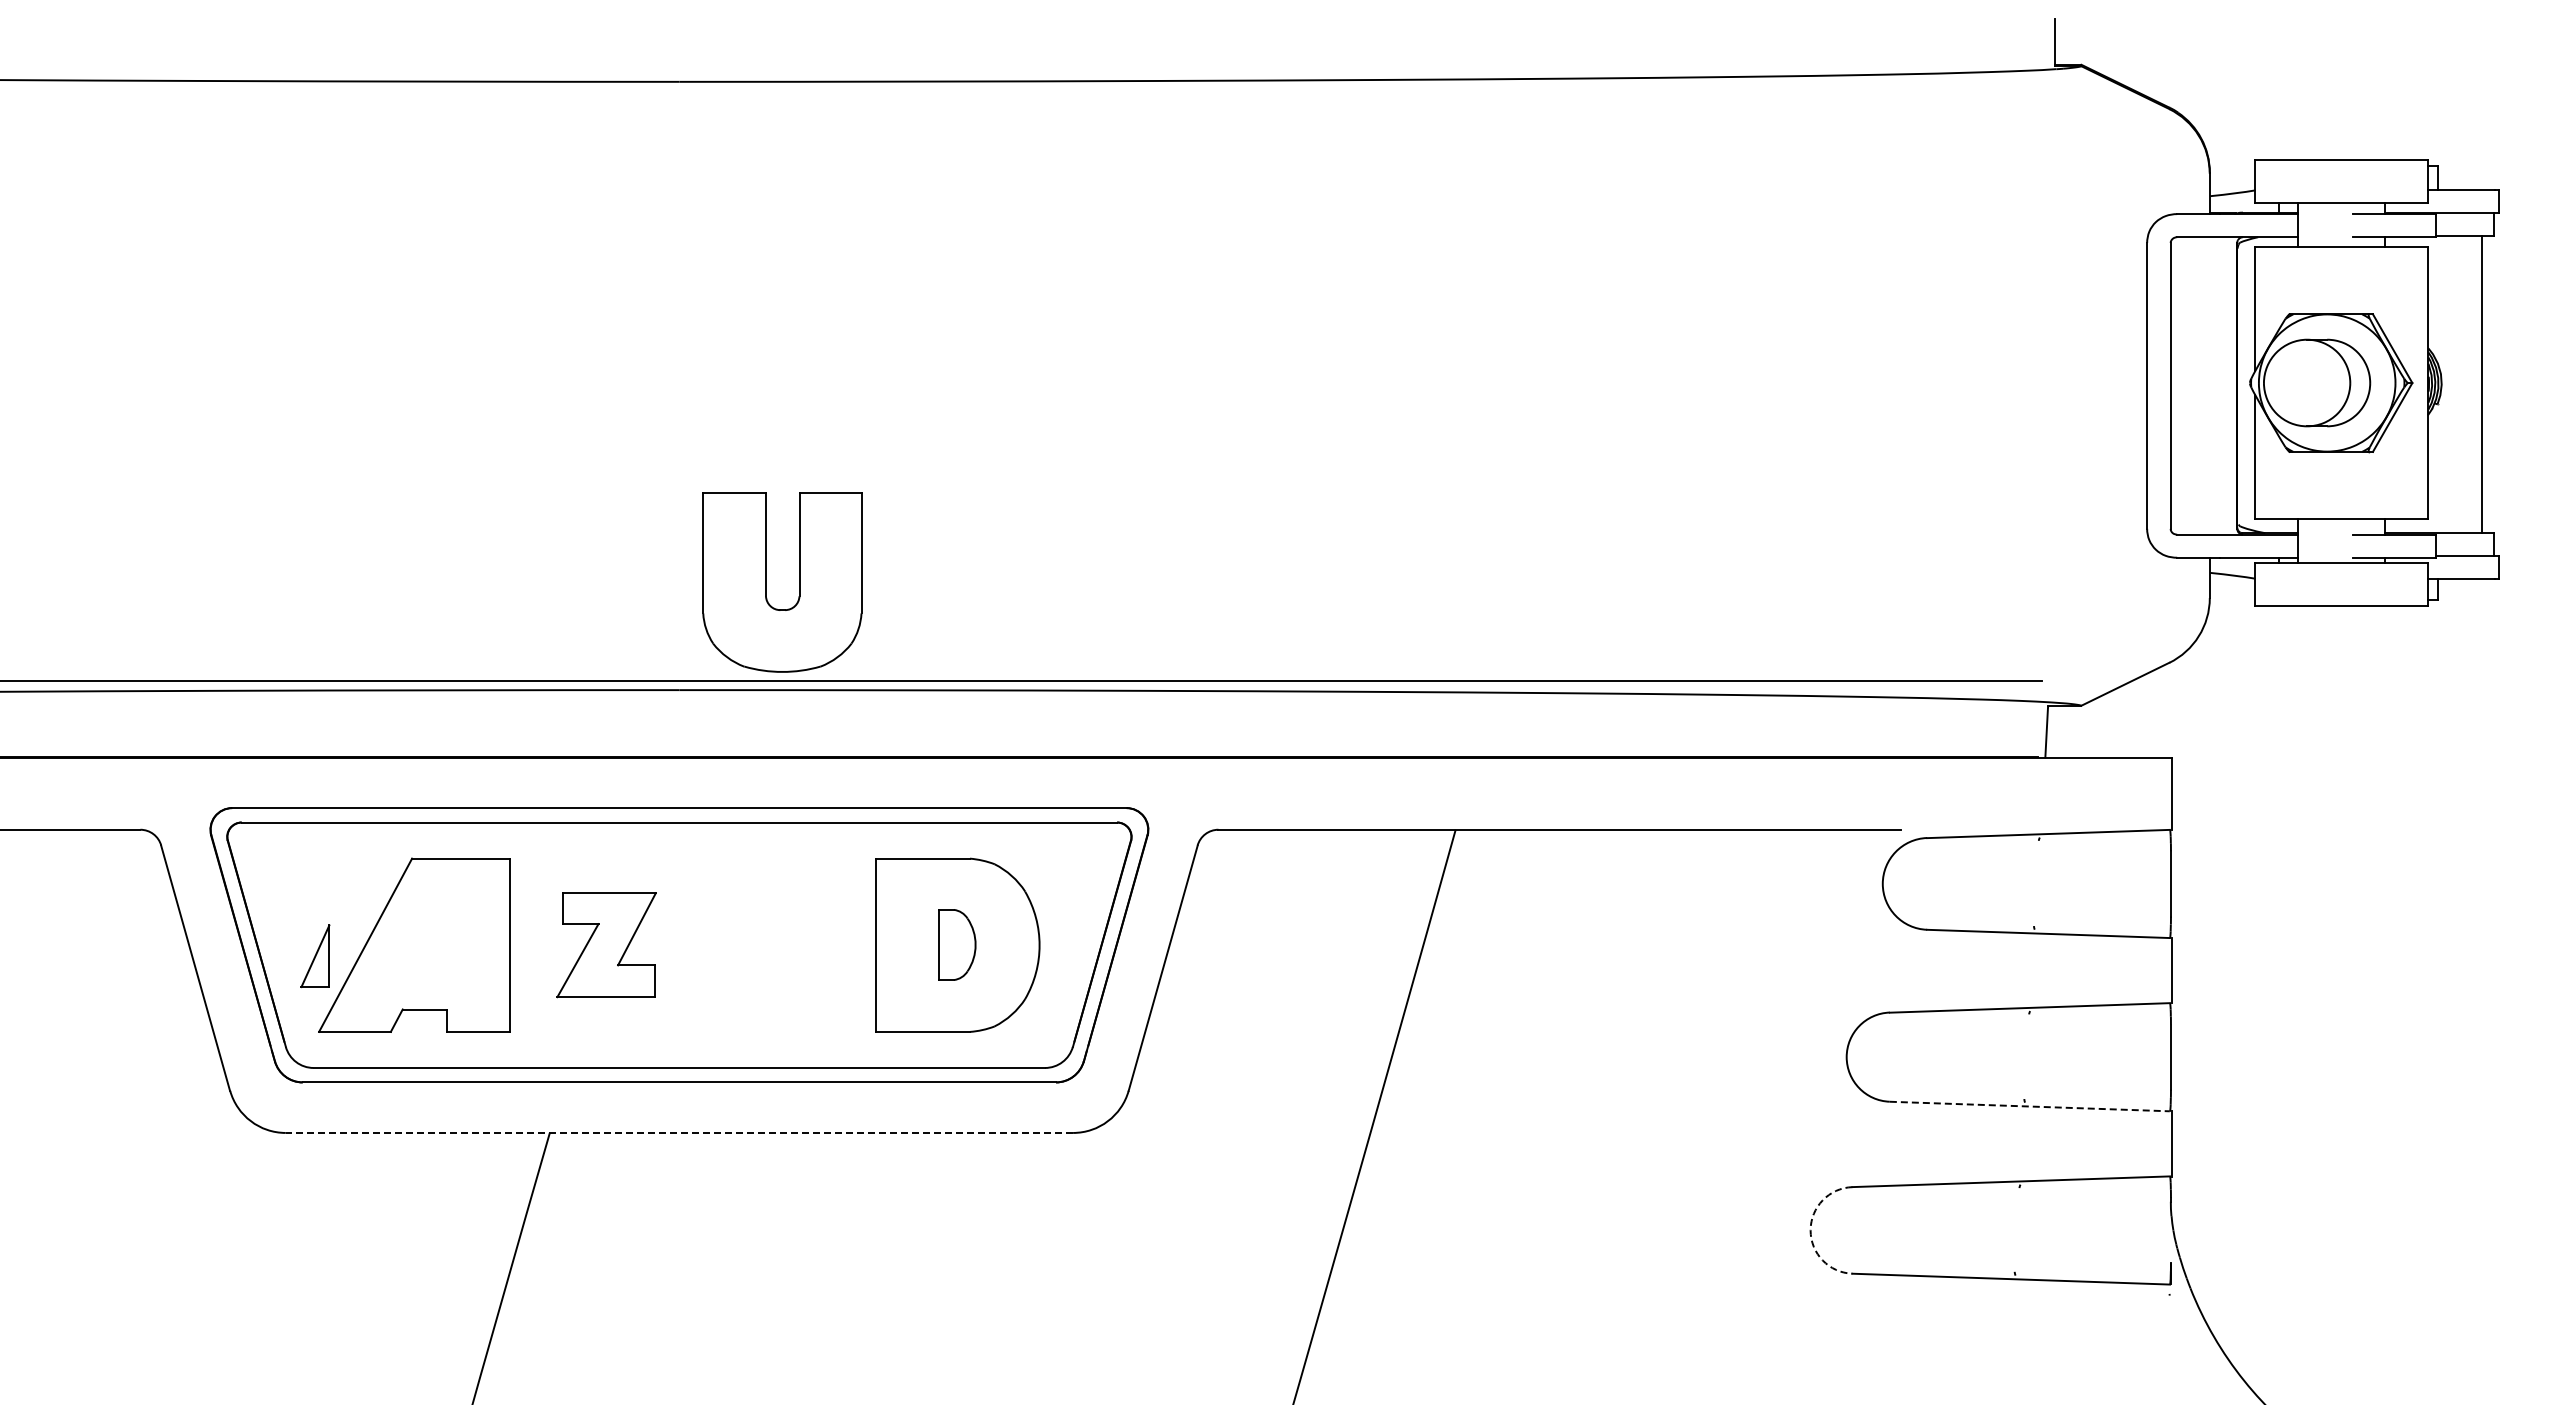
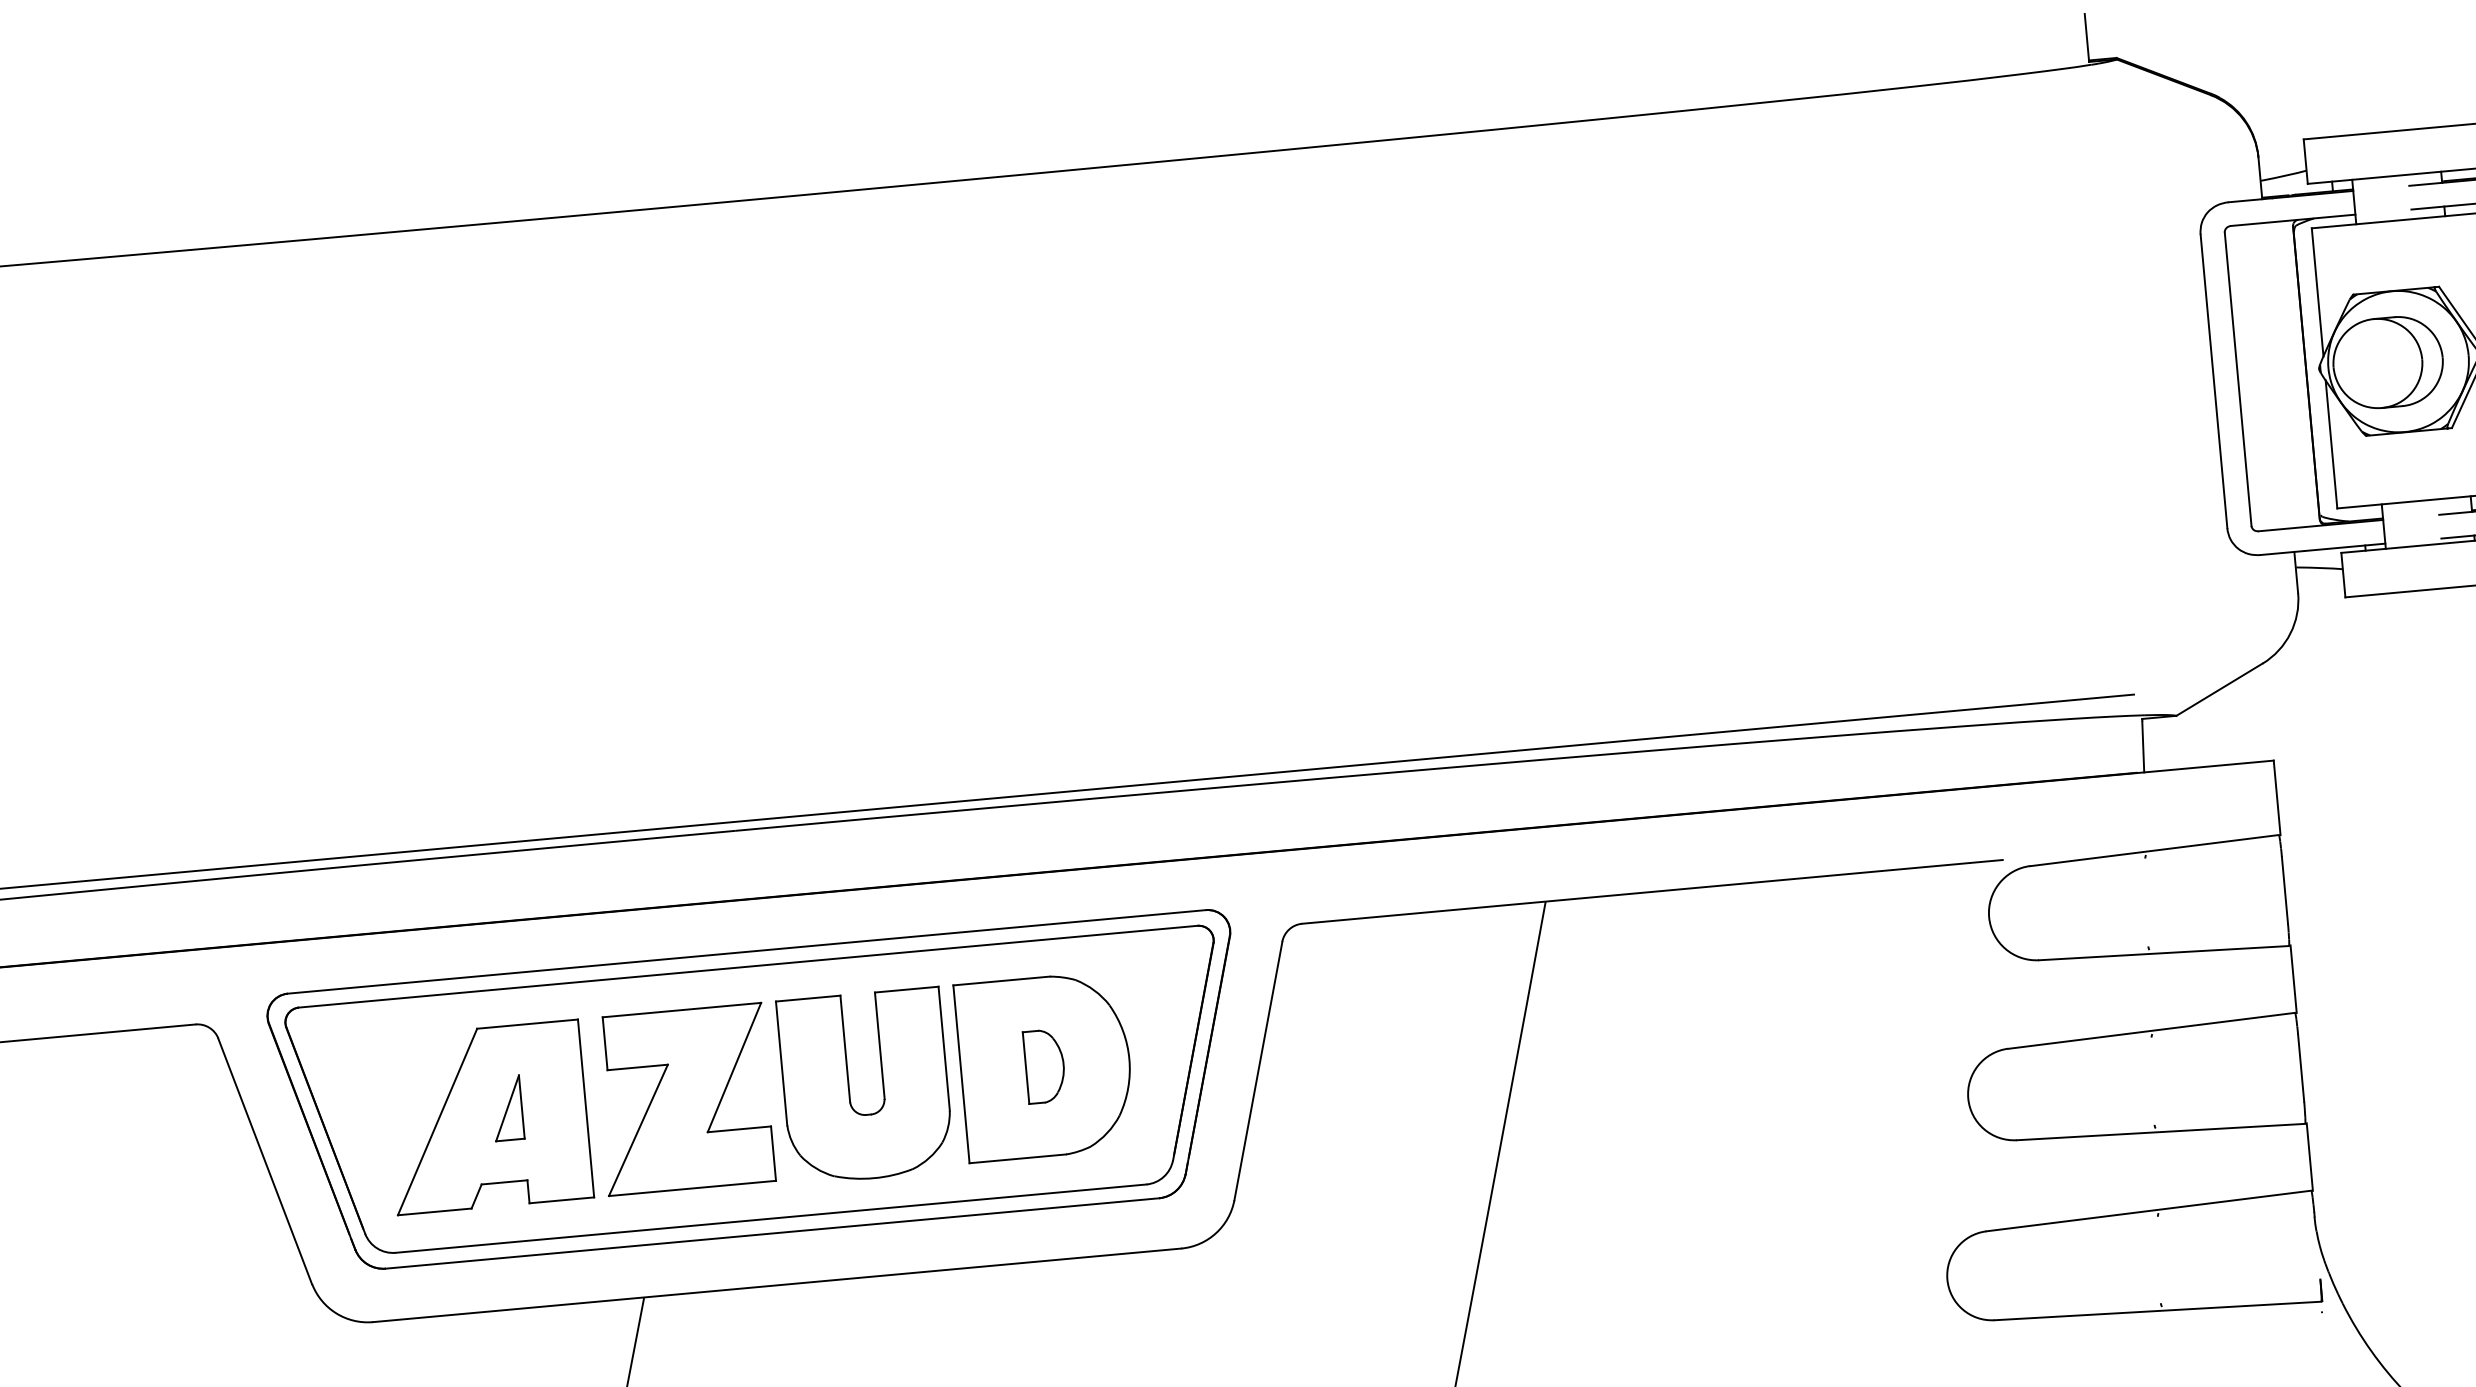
part: (766, 582) -> (849, 1087), moved
part: (606, 944) -> (684, 1098), size x1.67
part: (315, 956) -> (507, 1108), moved
line: (2030, 1106) -> (2161, 1131), dashed -> solid
line: (679, 1132) -> (777, 1284), dashed -> solid
arc: (1810, 1230) -> (1947, 1279), dashed -> solid

